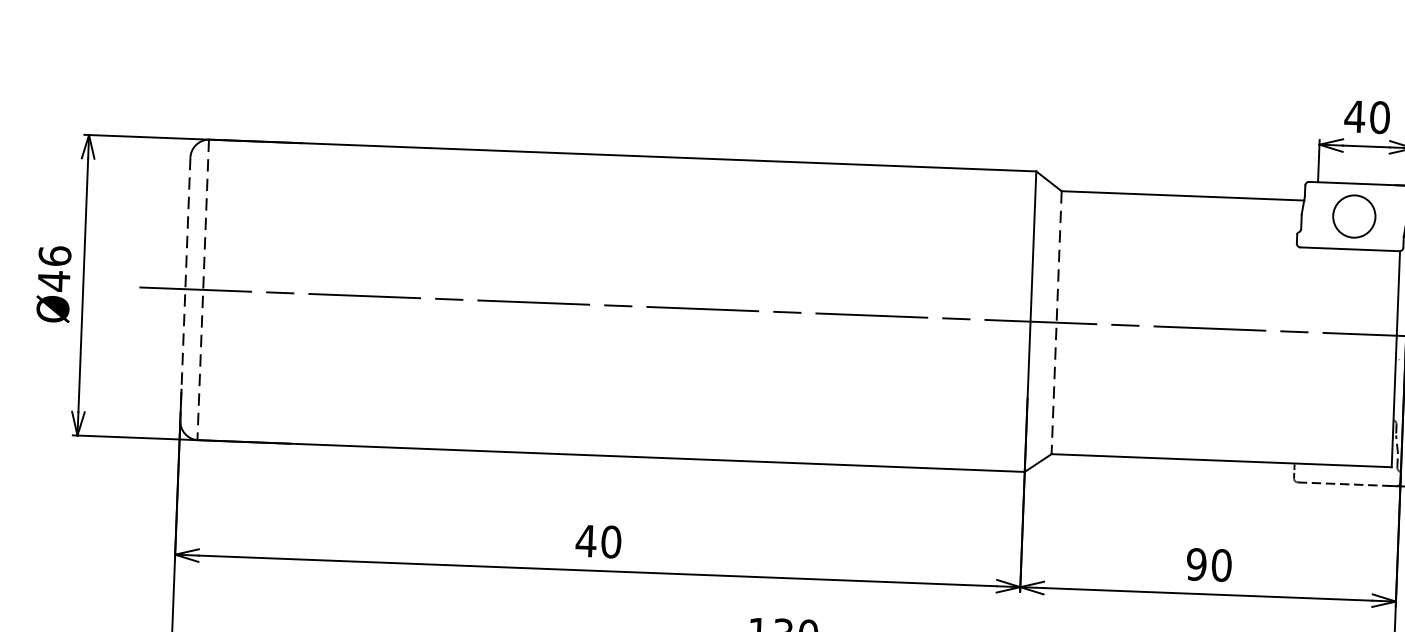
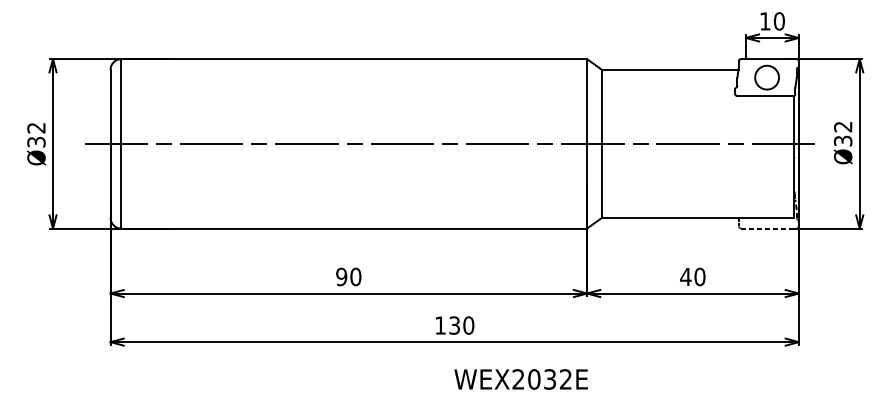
text: (1355, 116) -> (765, 21), 40 -> 10
text: (54, 269) -> (36, 135), Ø46 -> Ø32
line: (202, 289) -> (120, 143), dashed -> solid
line: (185, 290) -> (110, 144), dashed -> solid
line: (1056, 323) -> (601, 144), dashed -> solid
text: (585, 540) -> (341, 276), 40 -> 90
text: (1196, 563) -> (685, 276), 90 -> 40

